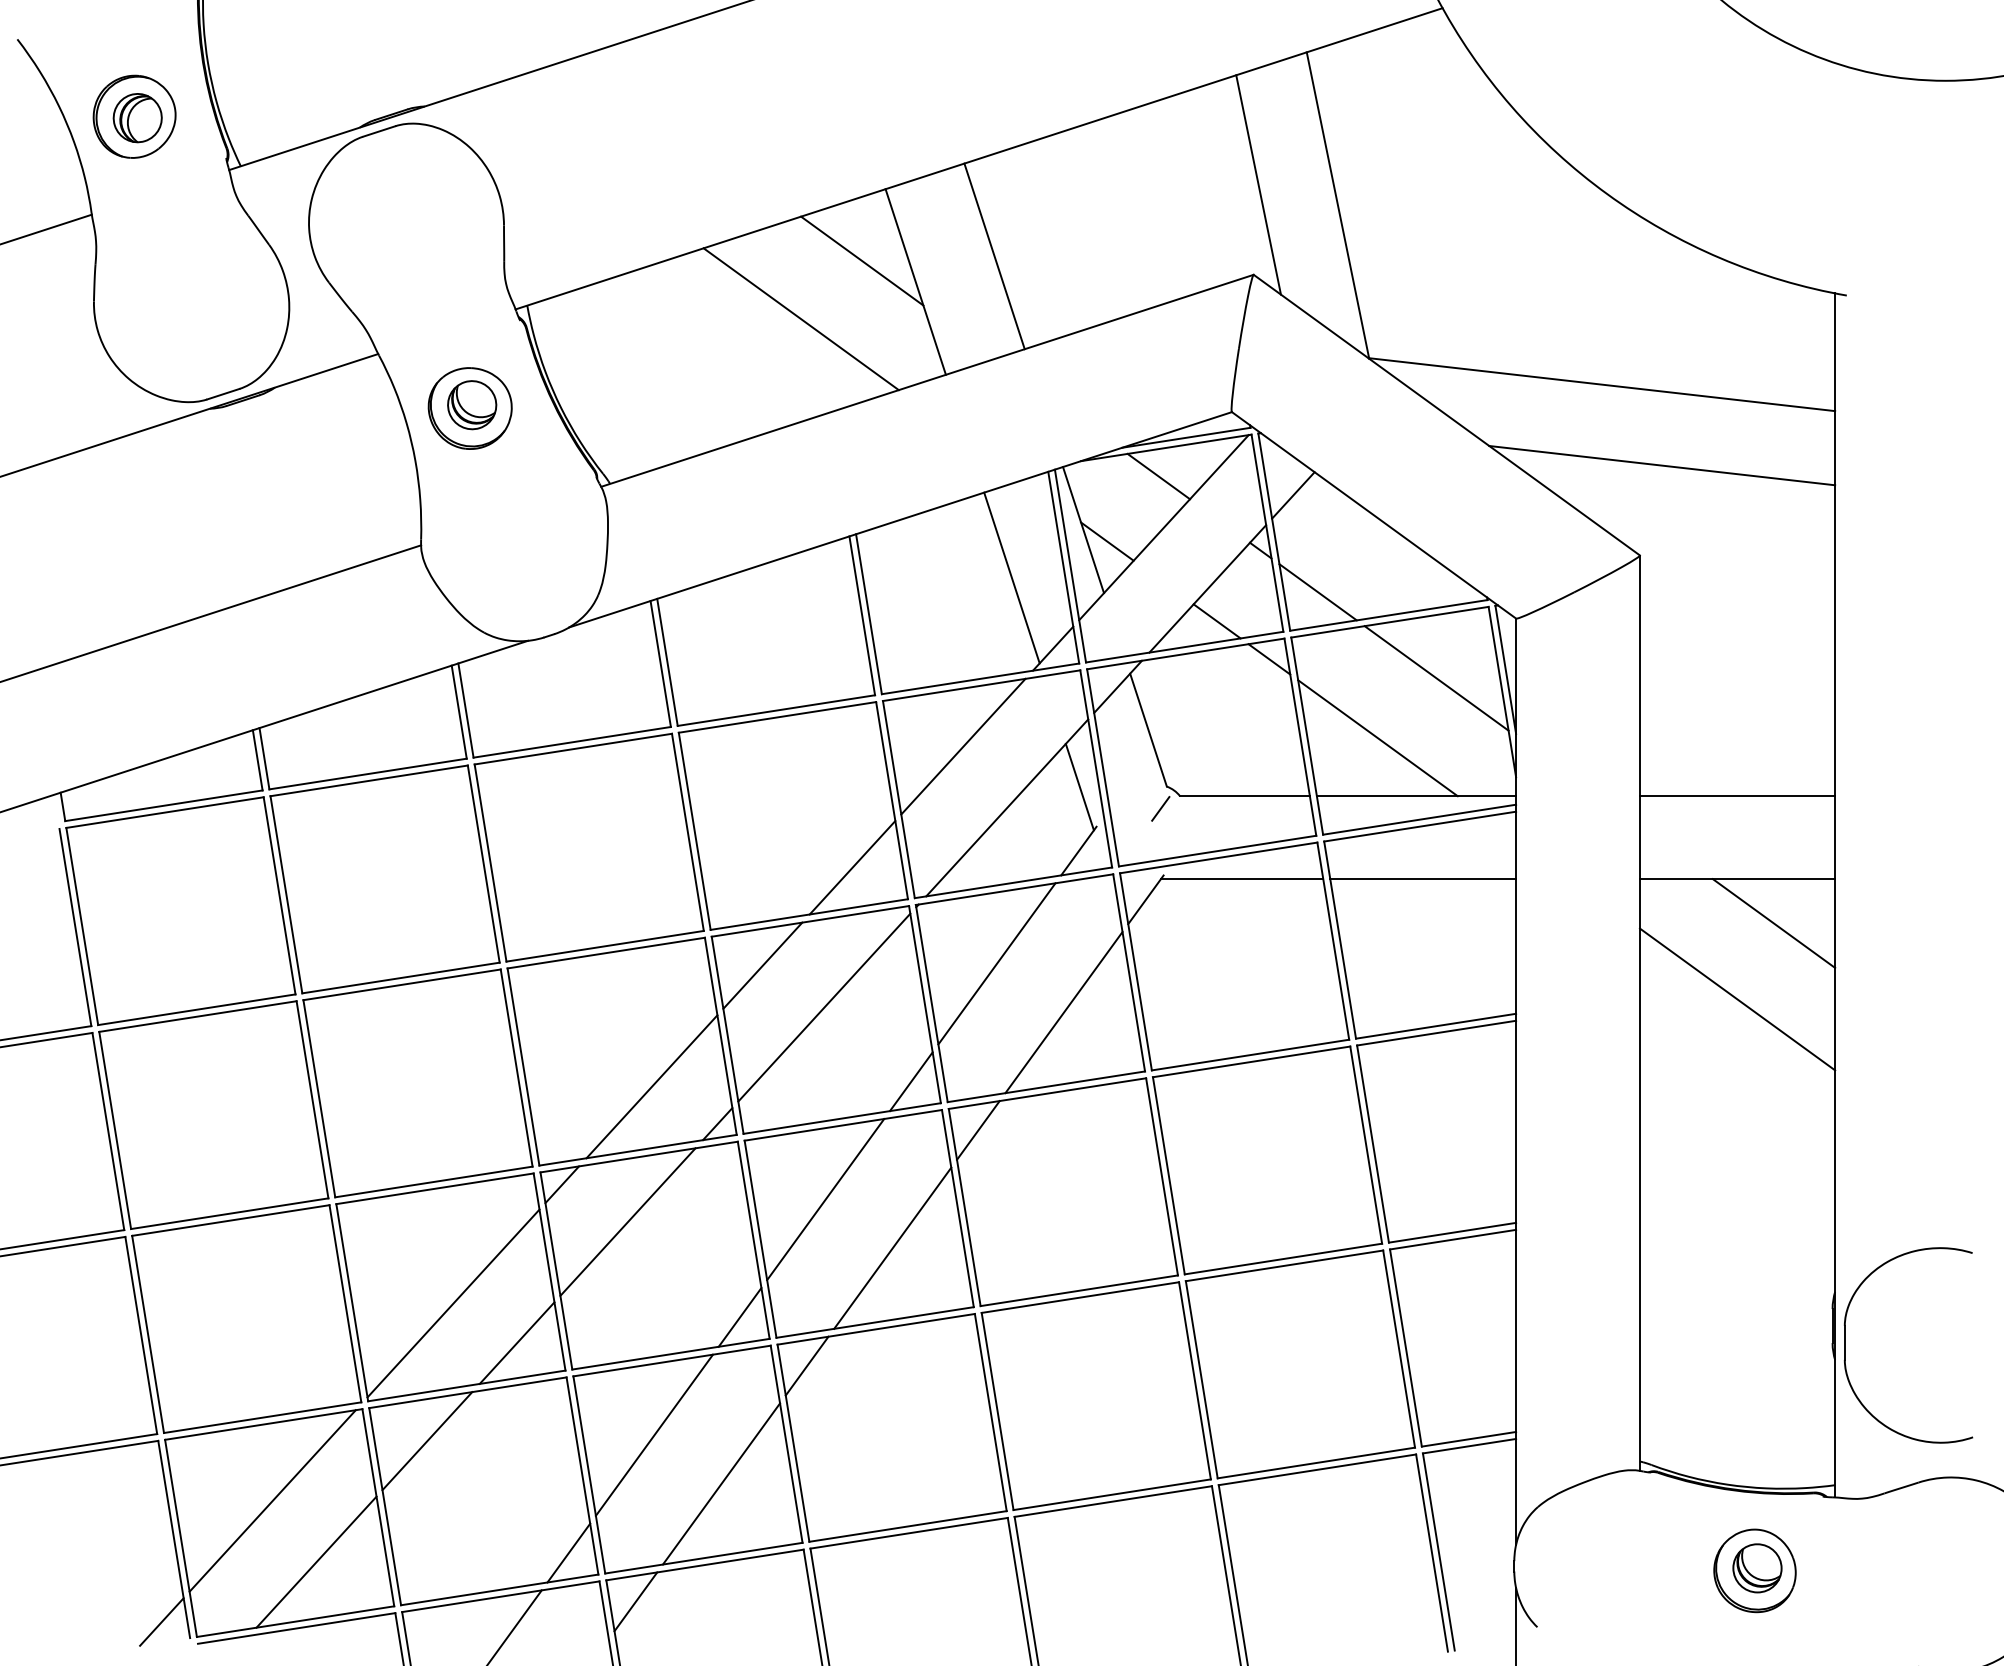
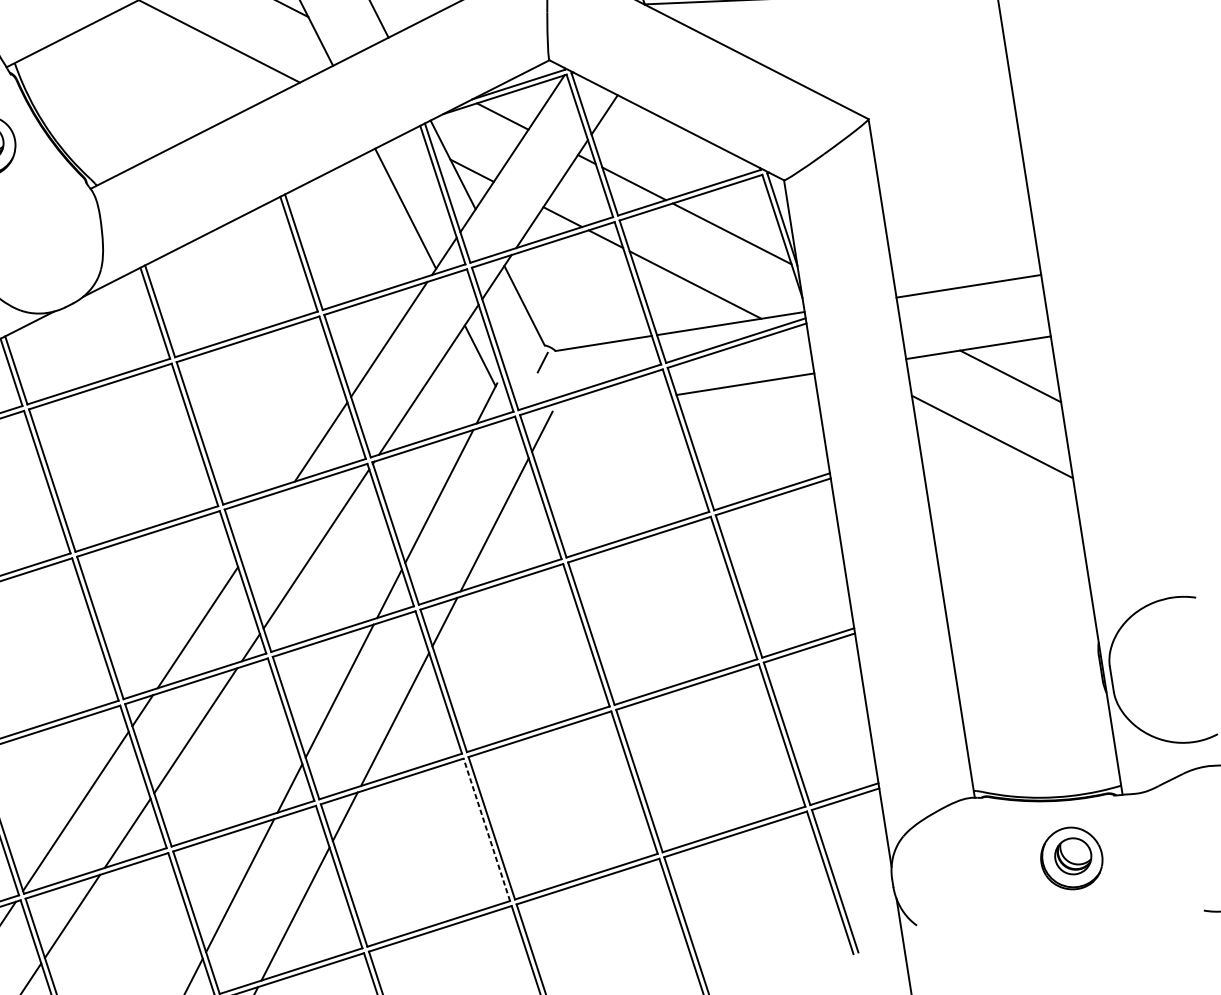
line: (1662, 465) -> (874, 49), removed
line: (1241, 879) -> (610, 405), removed
line: (762, 965) -> (265, 524), removed
line: (990, 1412) -> (486, 829), solid -> dashed

